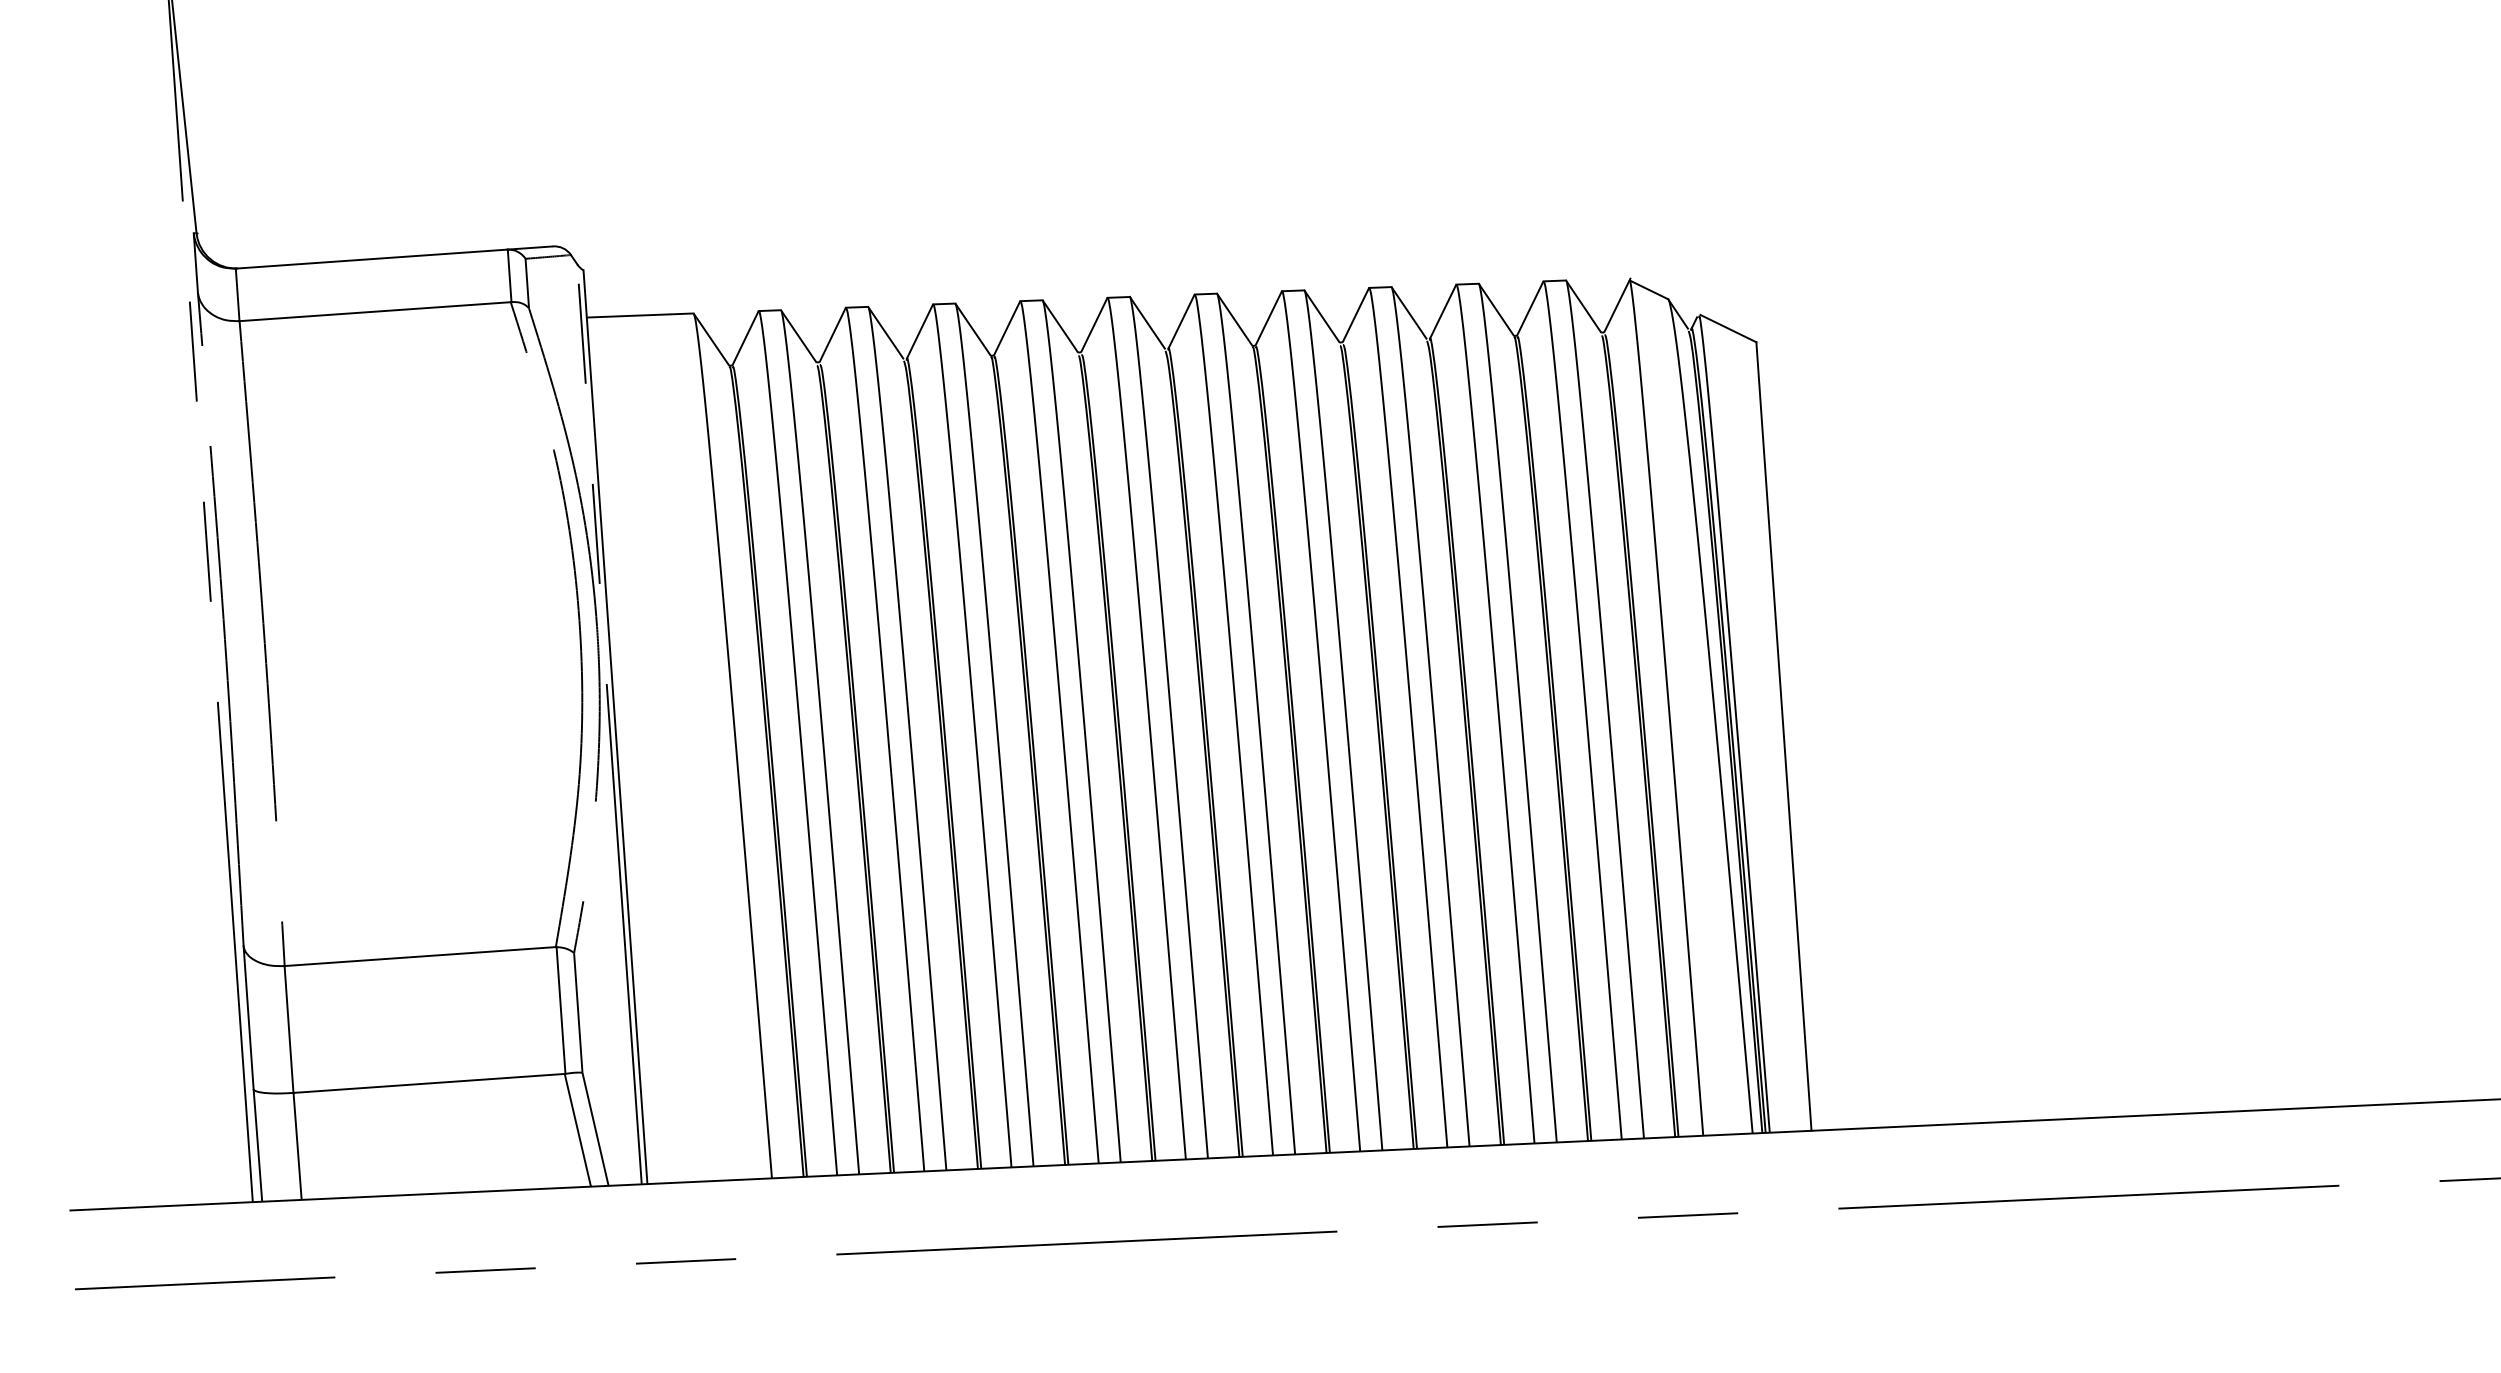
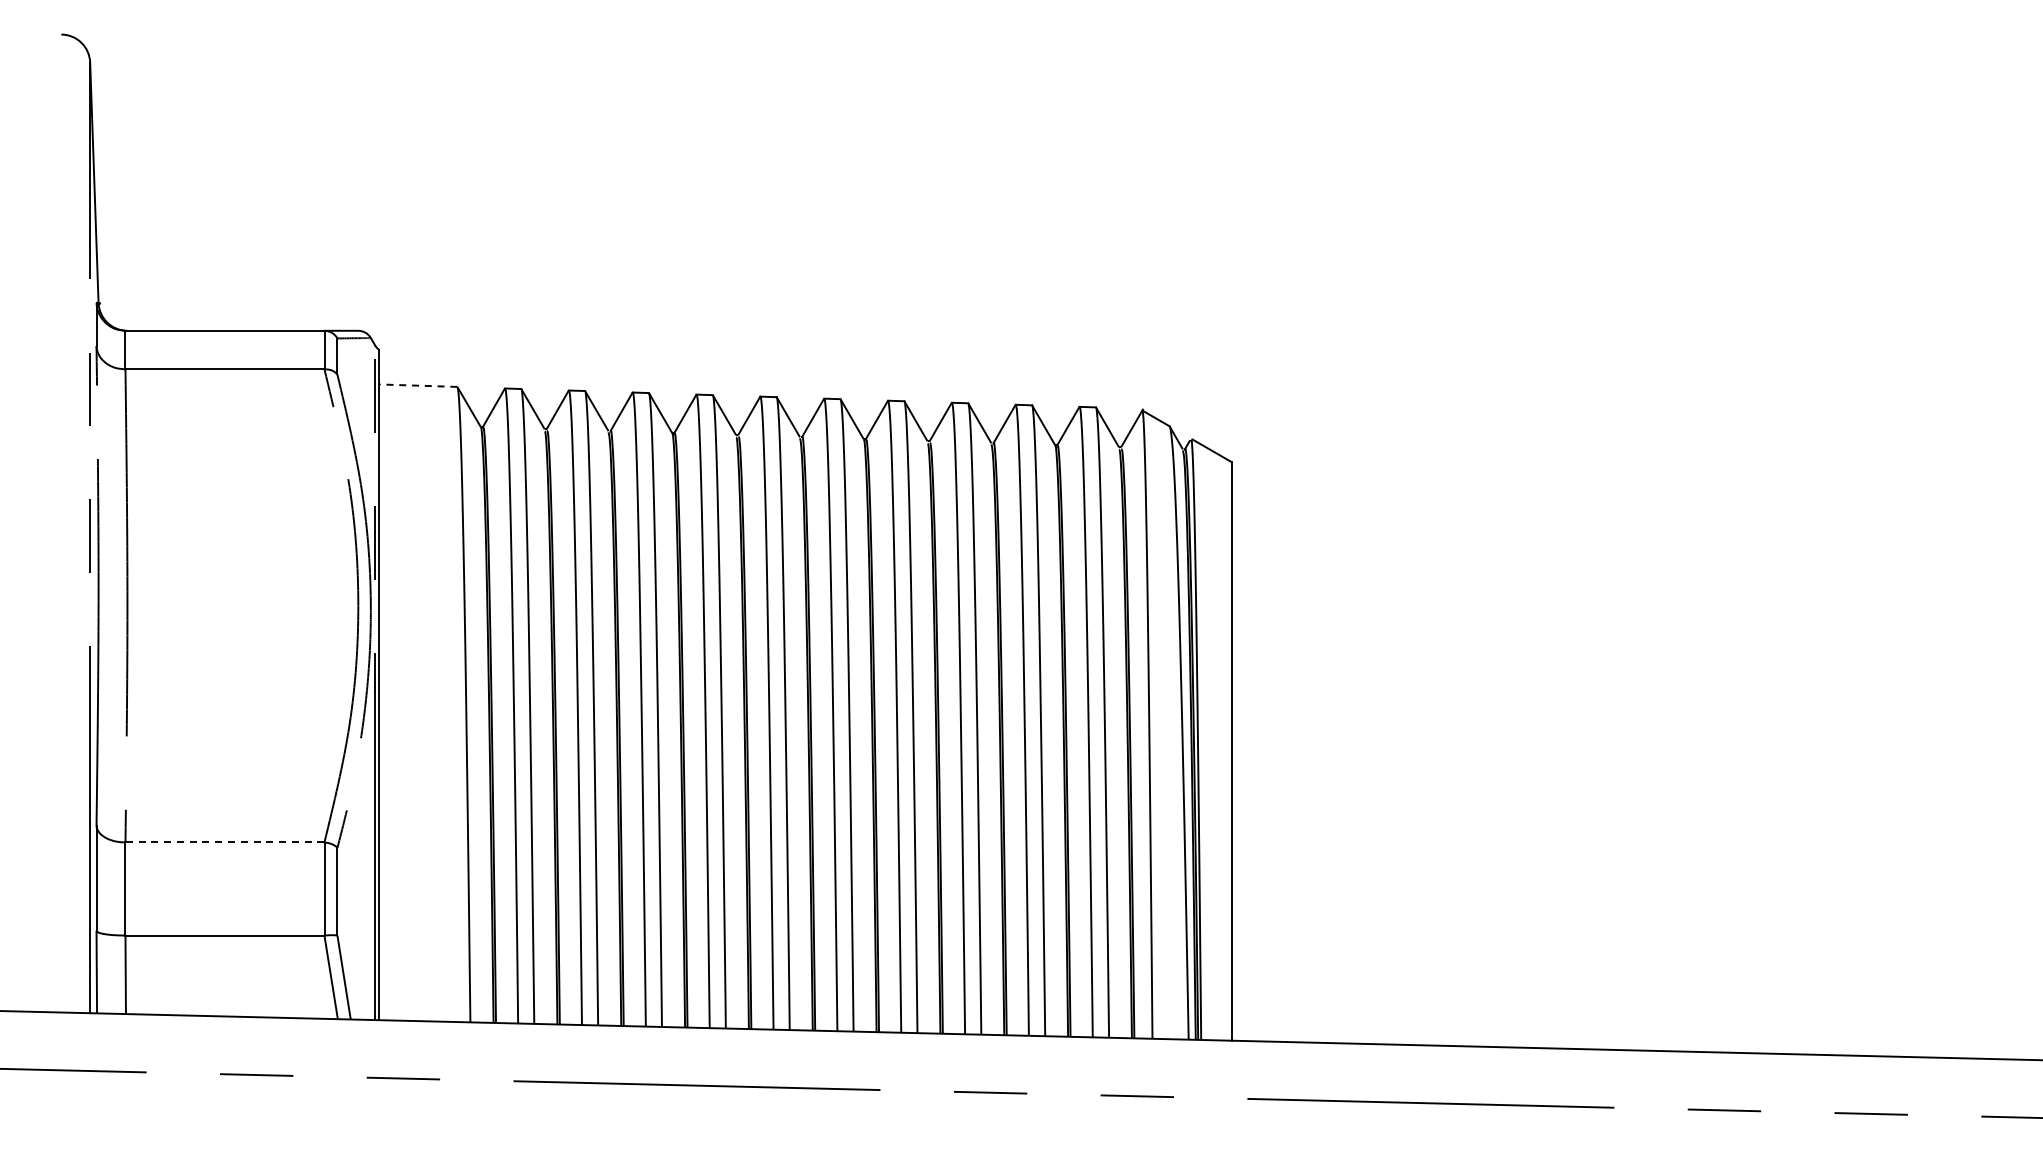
line: (639, 315) -> (417, 385), solid -> dashed
line: (419, 956) -> (224, 842), solid -> dashed

